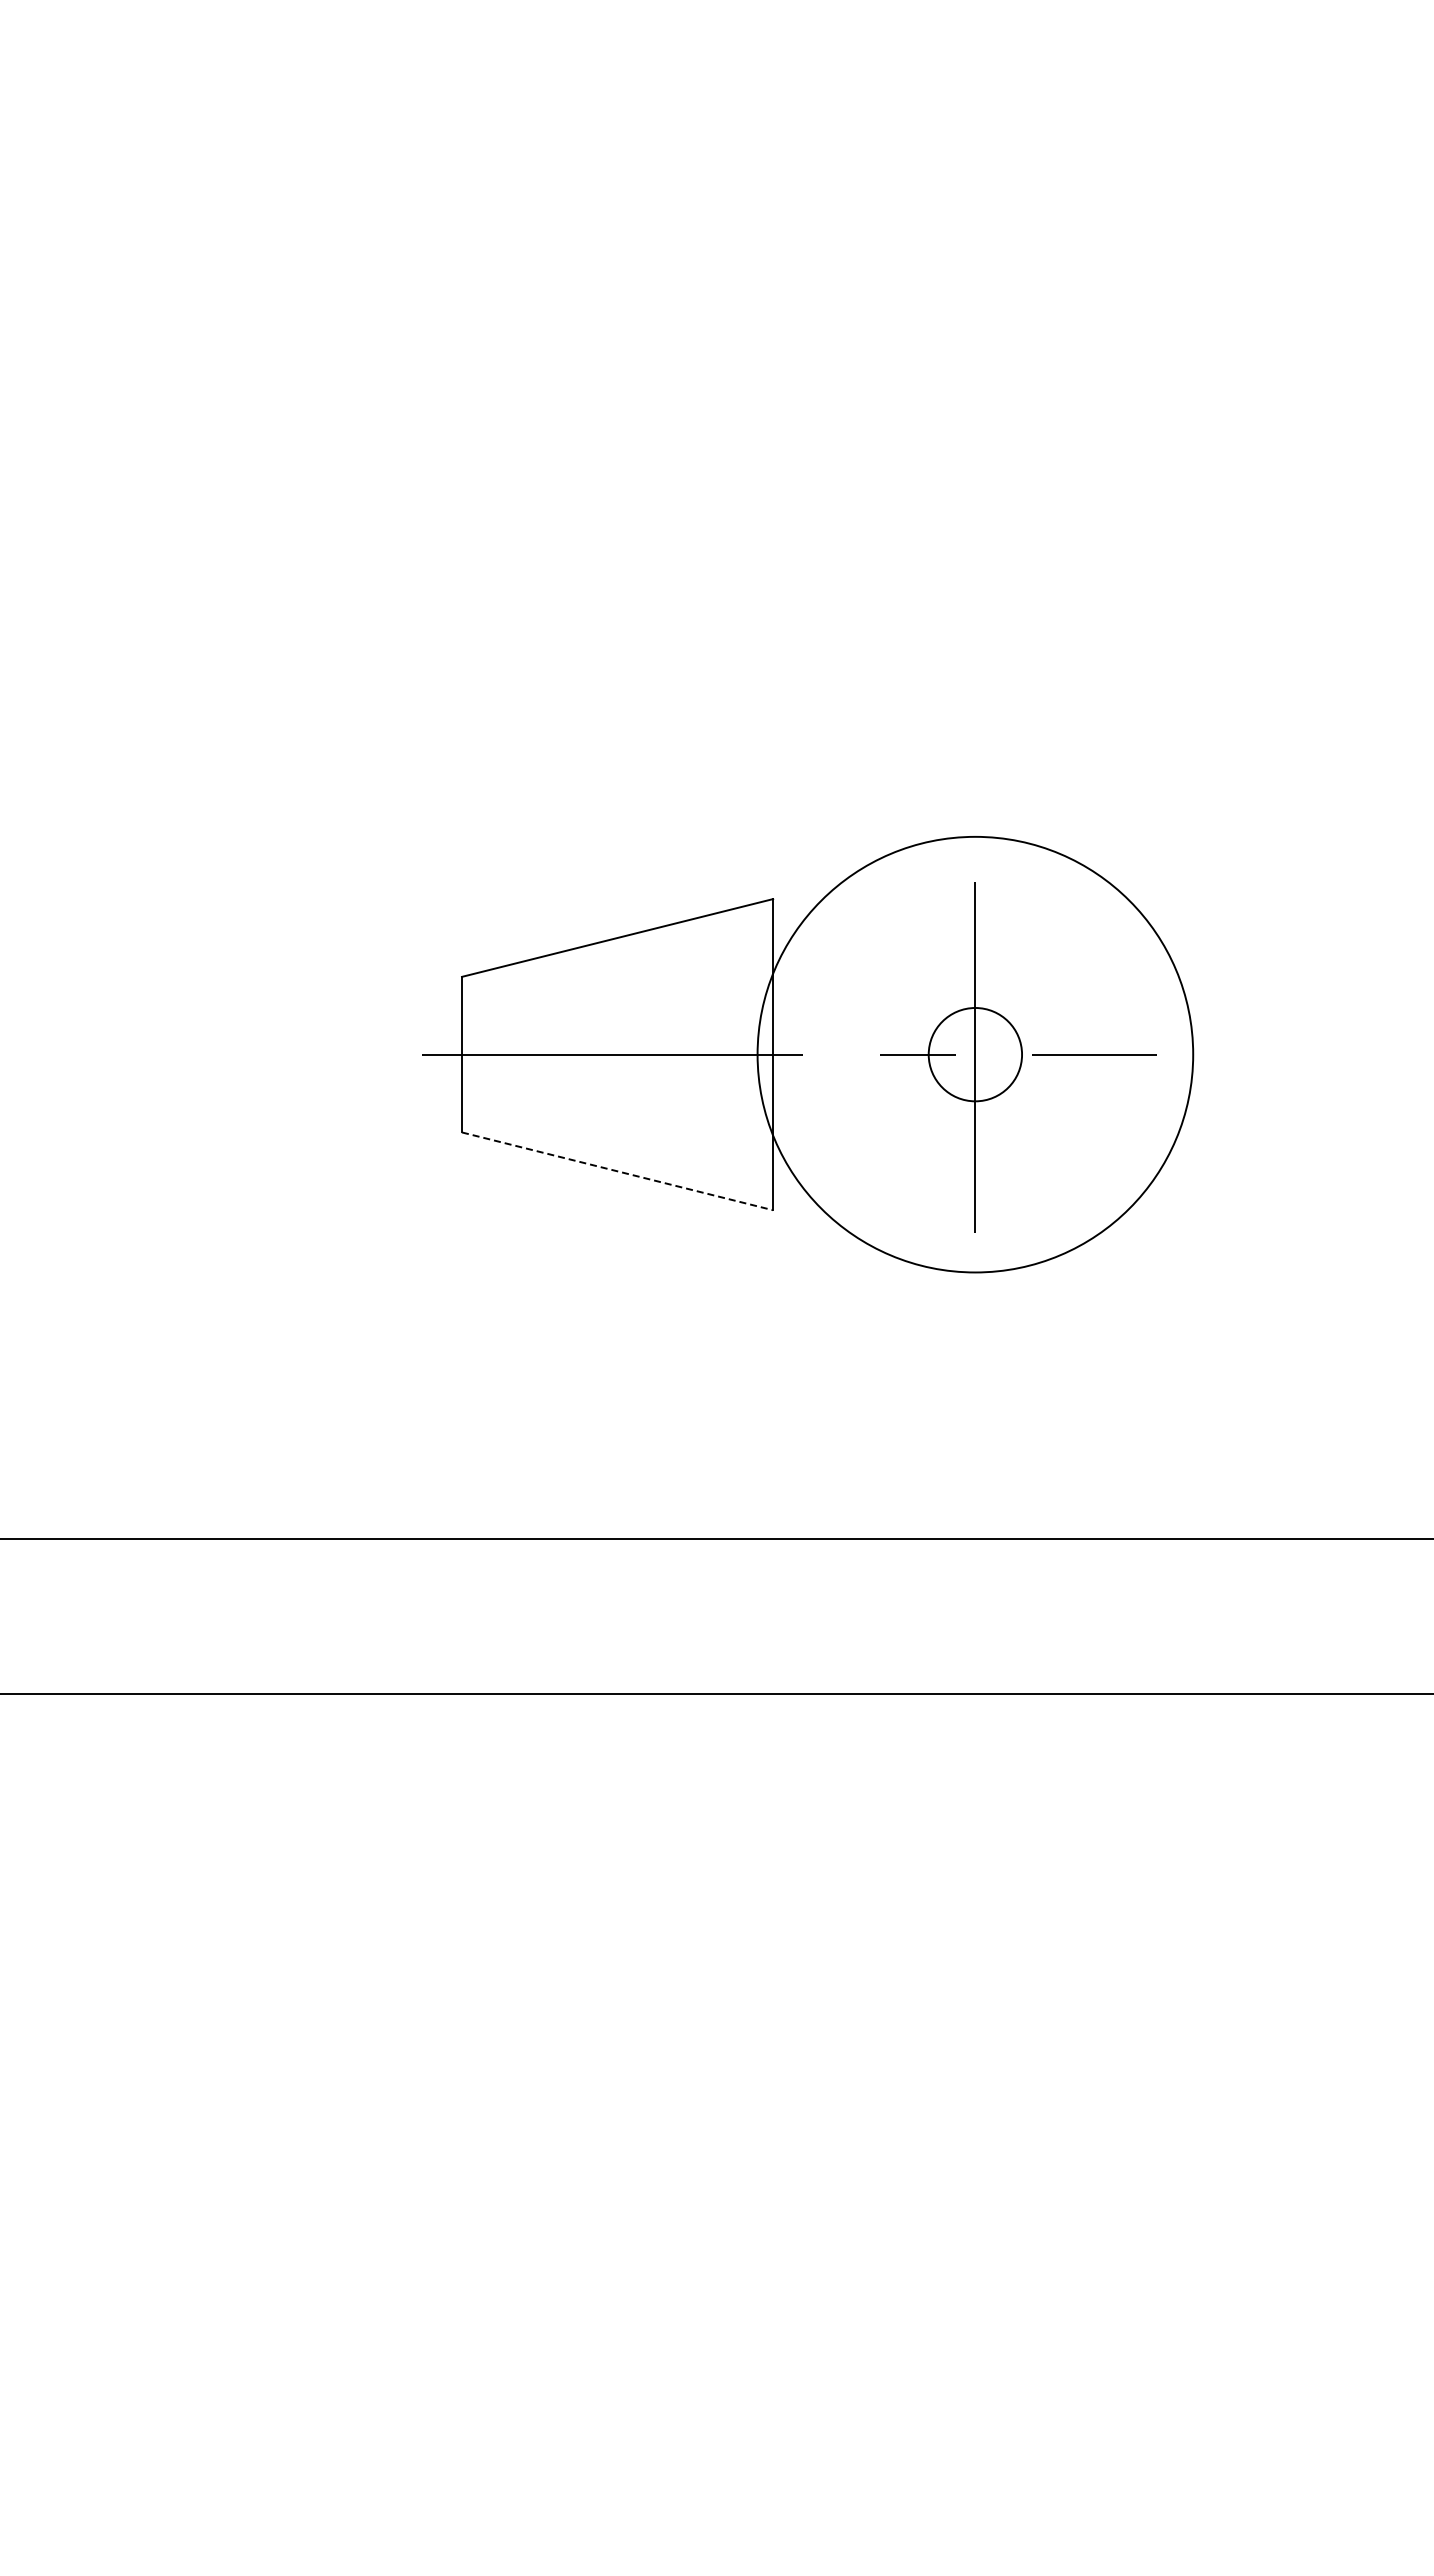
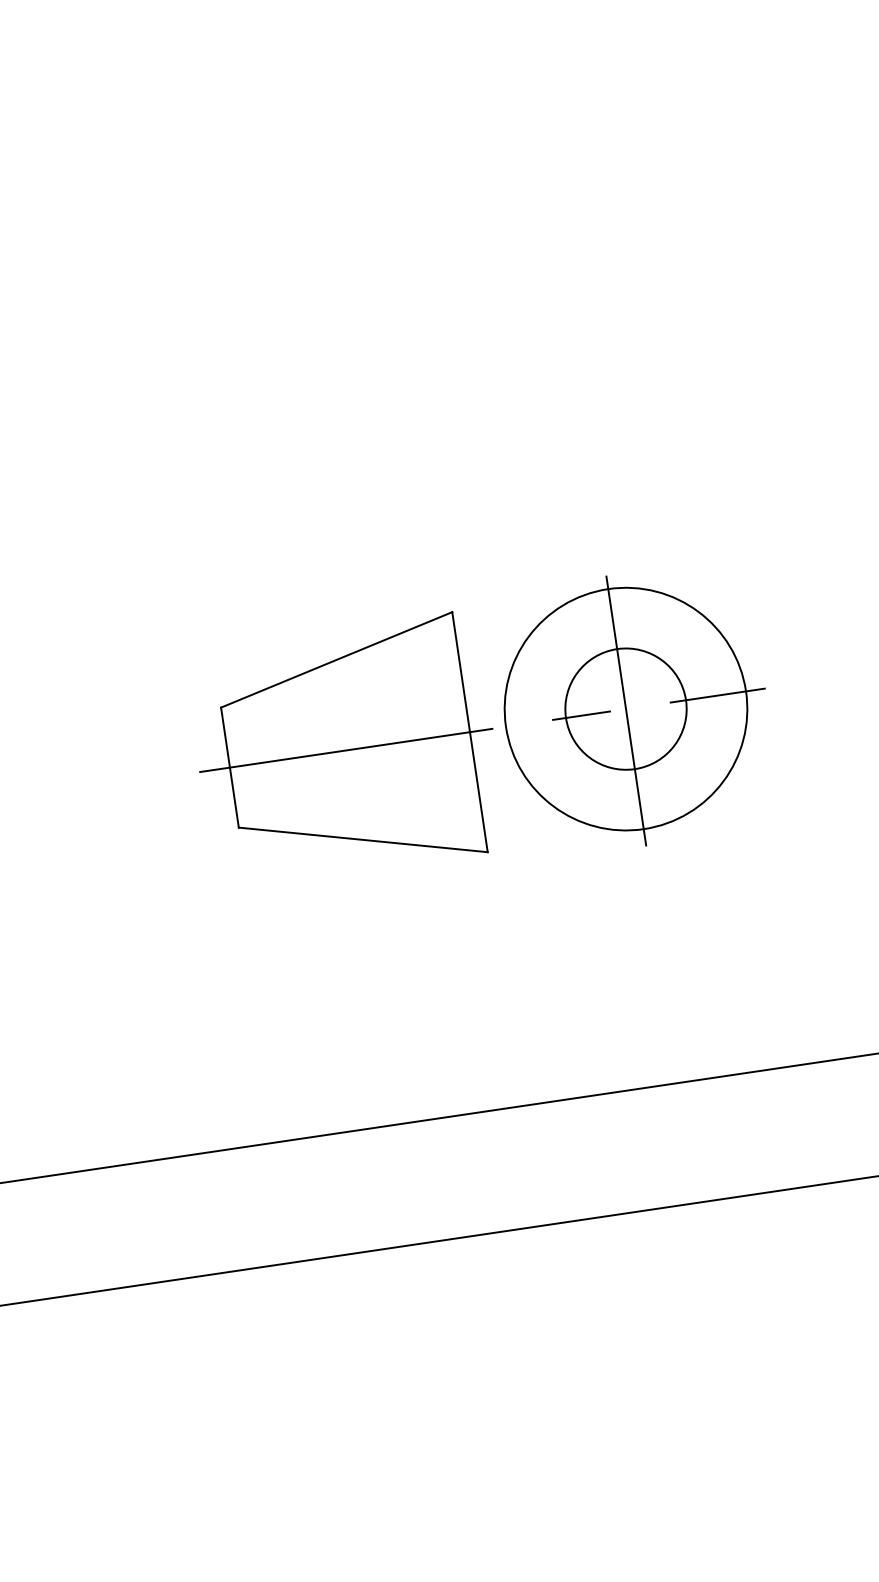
circle: (974, 1054) -> (625, 709), size x0.71
circle: (975, 1054) -> (626, 709), size x1.67
line: (618, 1171) -> (364, 839), dashed -> solid

